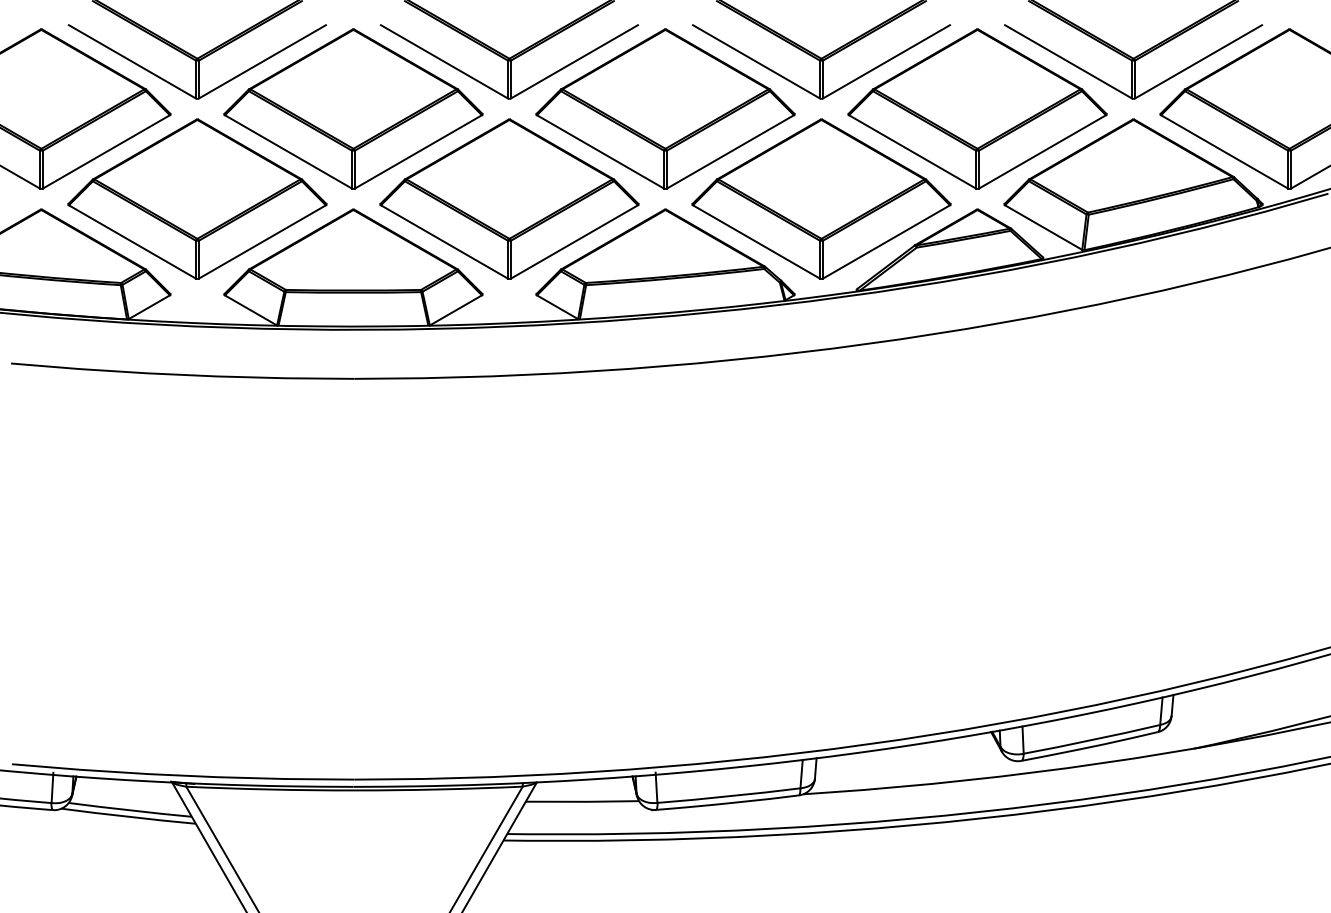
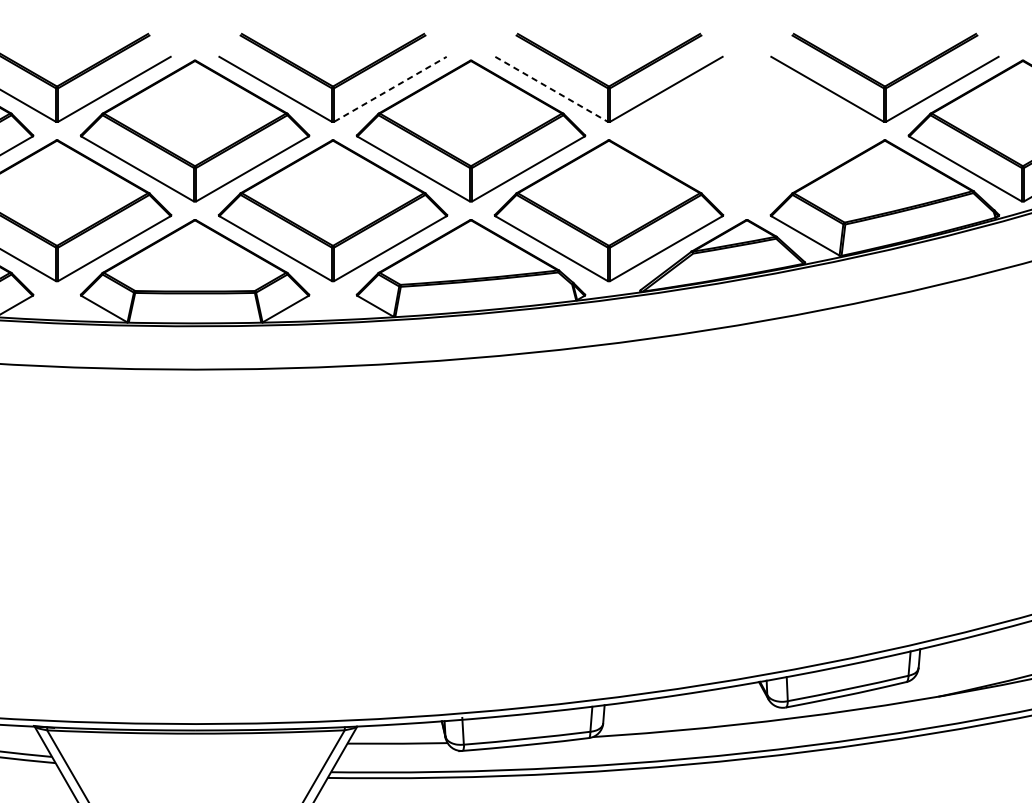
line: (574, 61) -> (390, 88), solid -> dashed
line: (756, 62) -> (551, 89), solid -> dashed
part: (977, 108) -> (746, 130), removed

